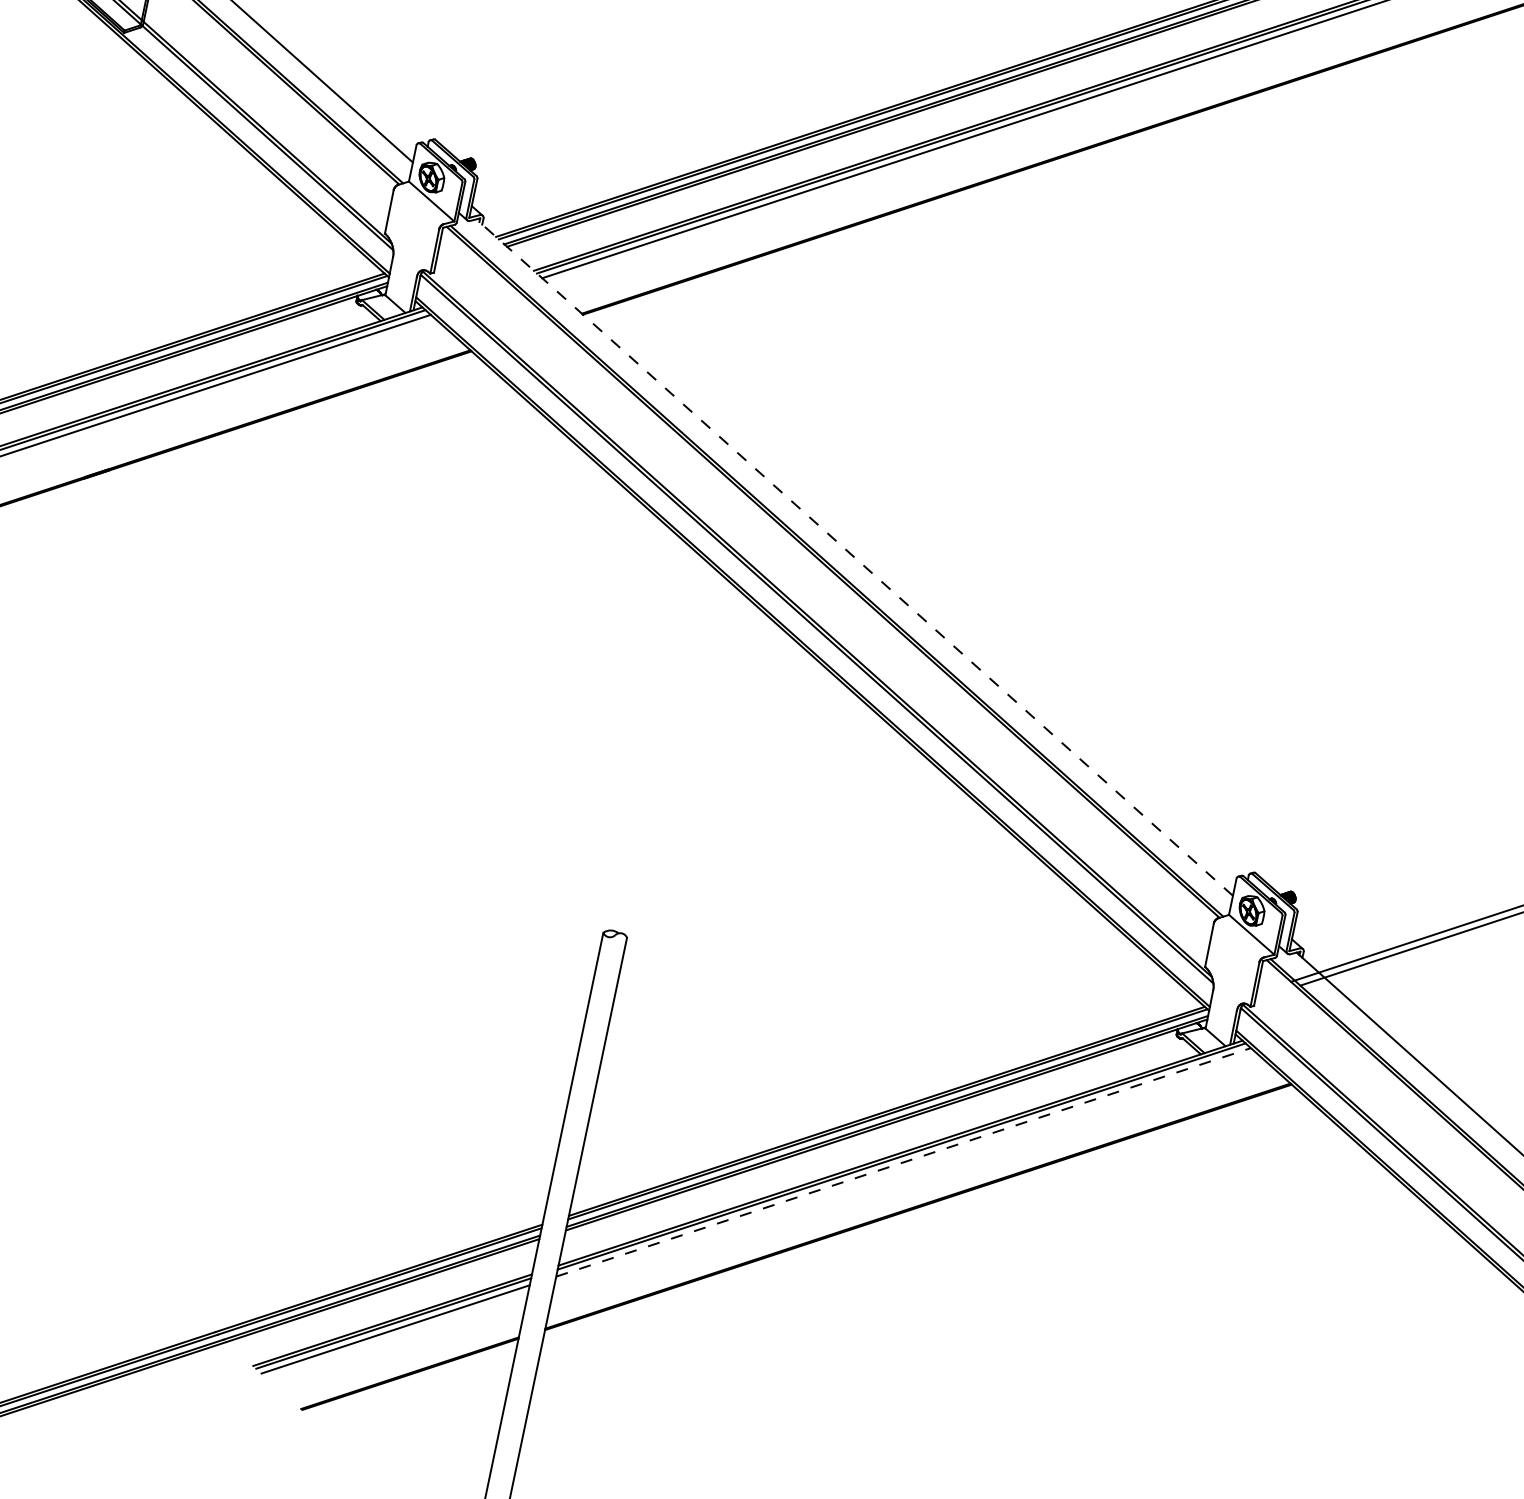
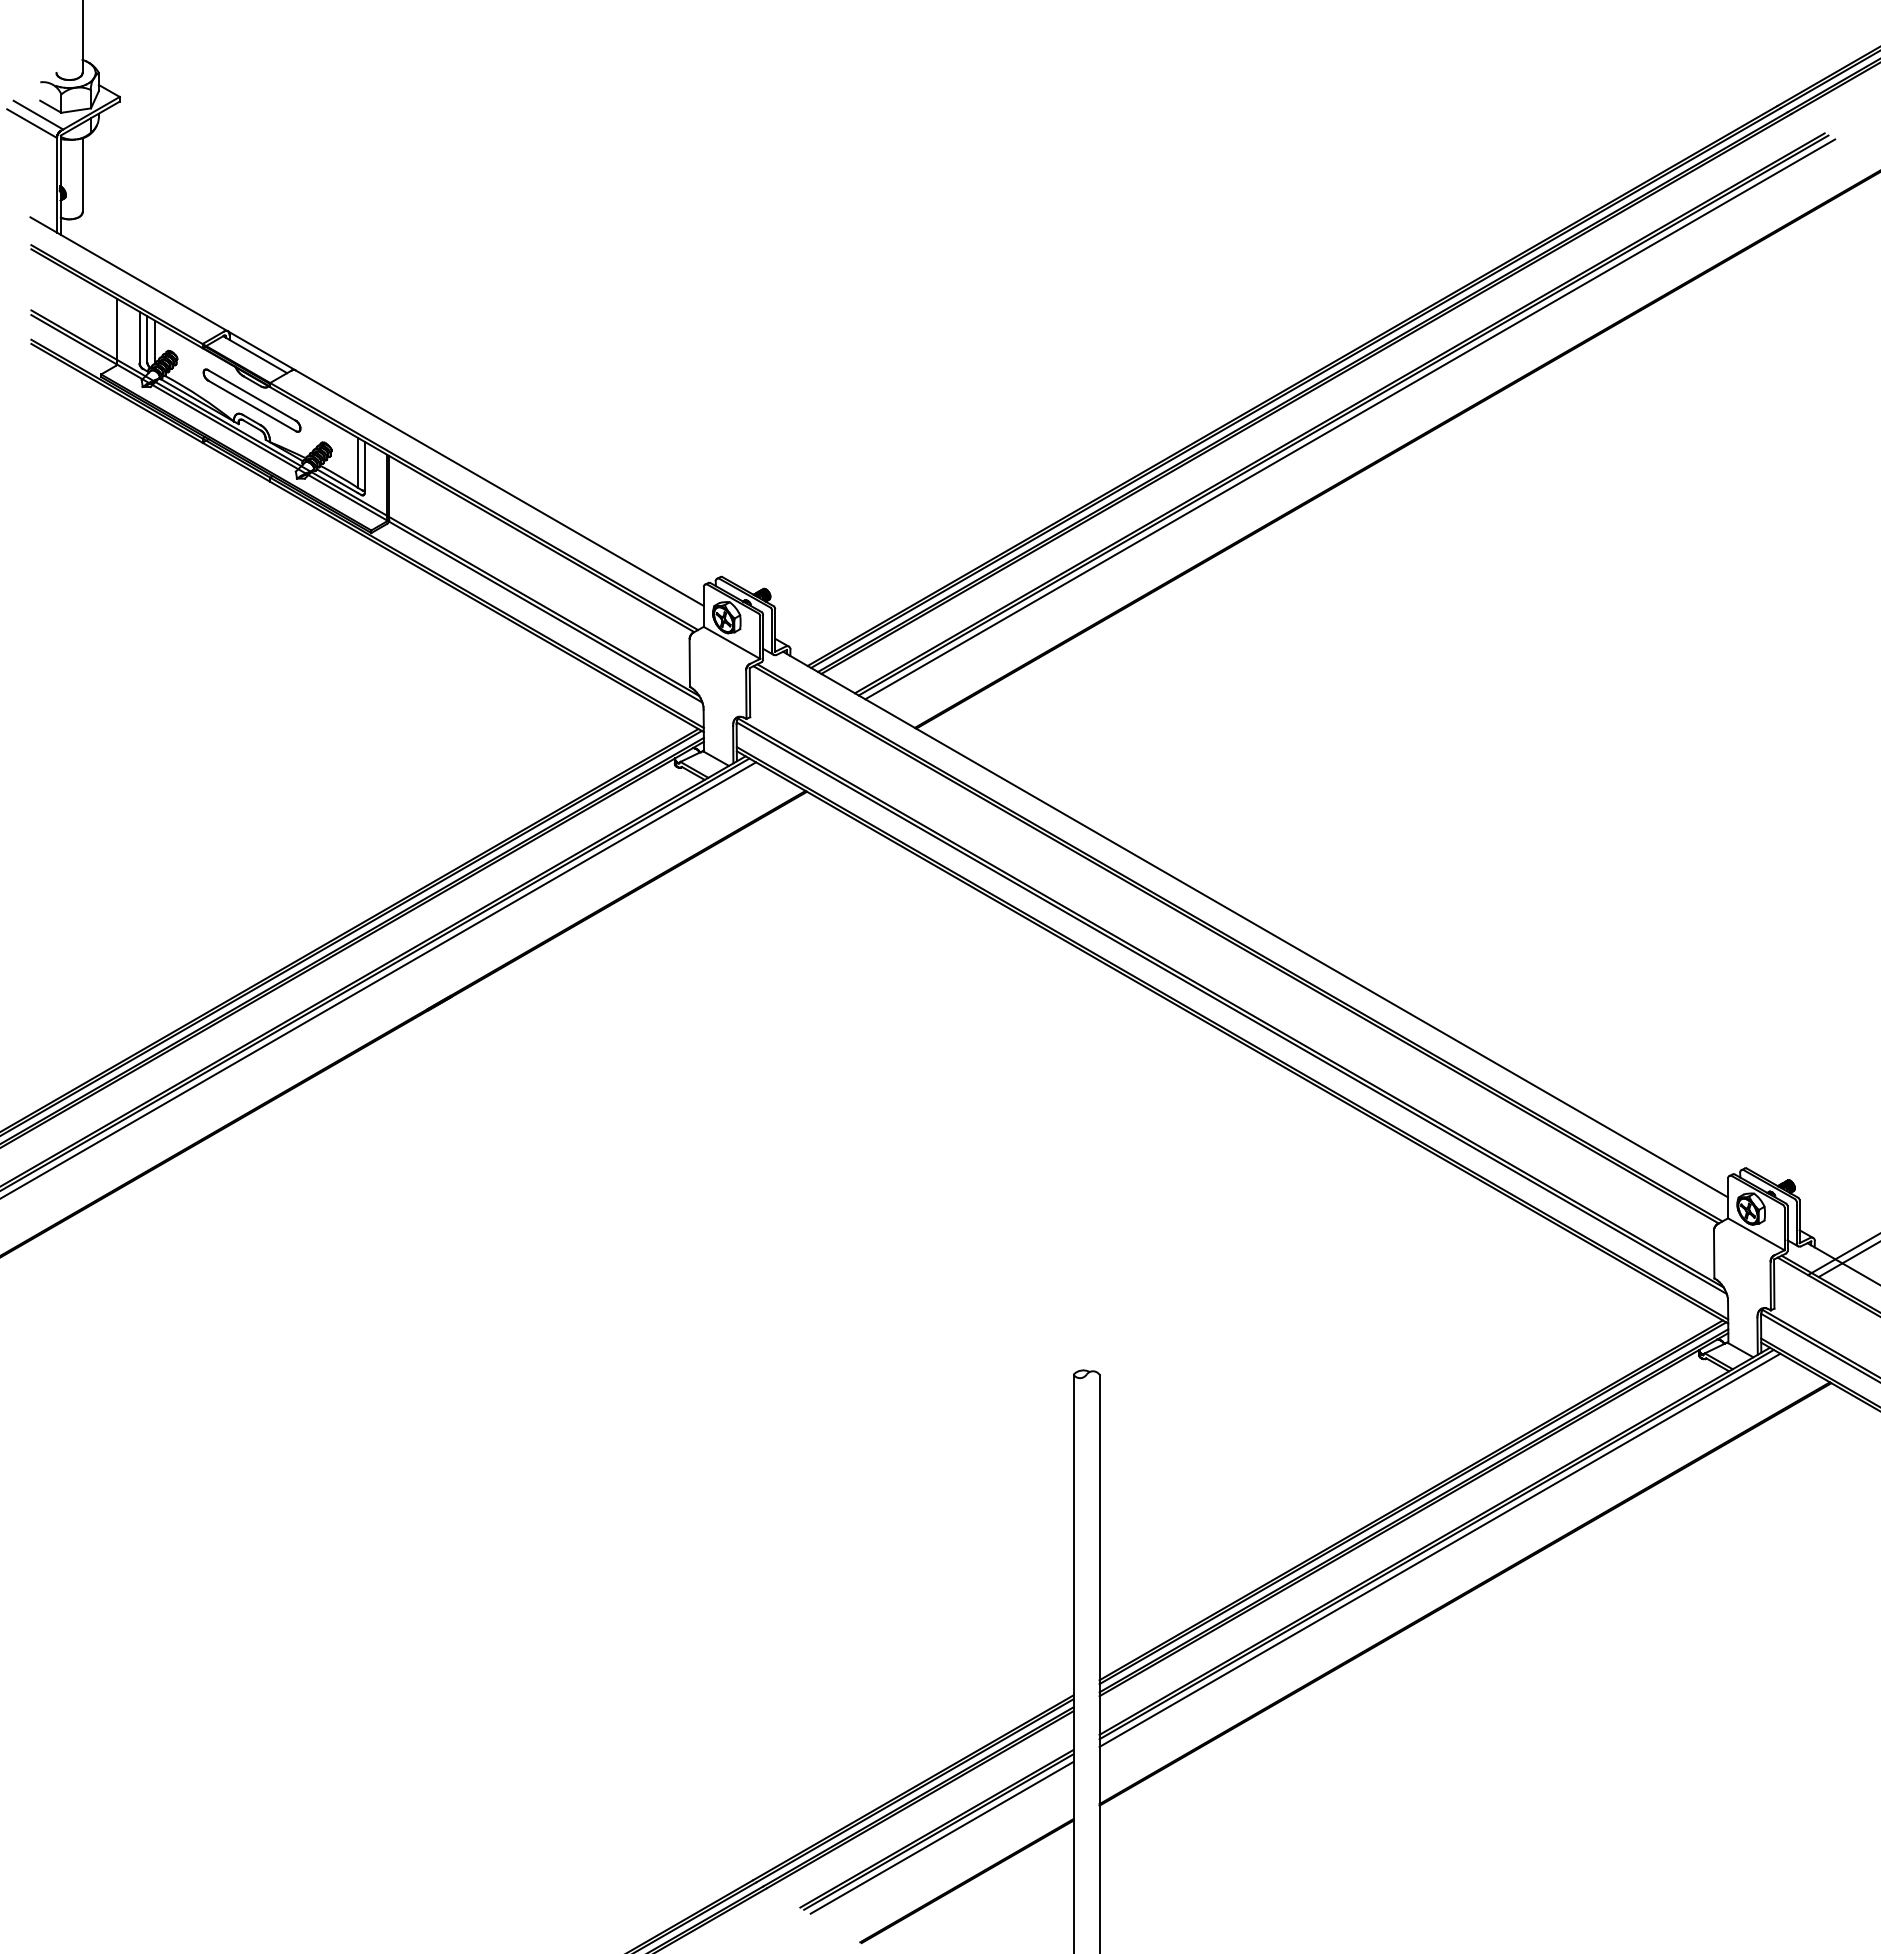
line: (854, 557) -> (1255, 924), dashed -> solid
line: (904, 1162) -> (1440, 1550), dashed -> solid

